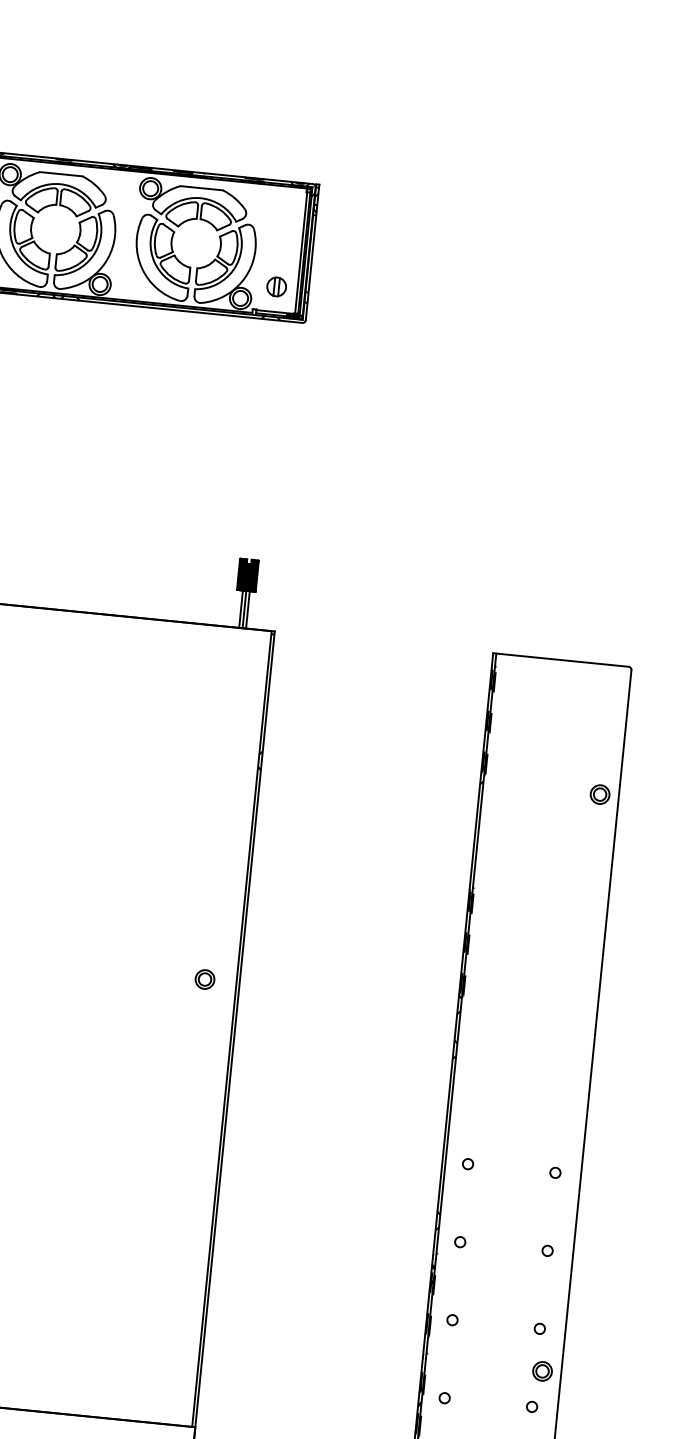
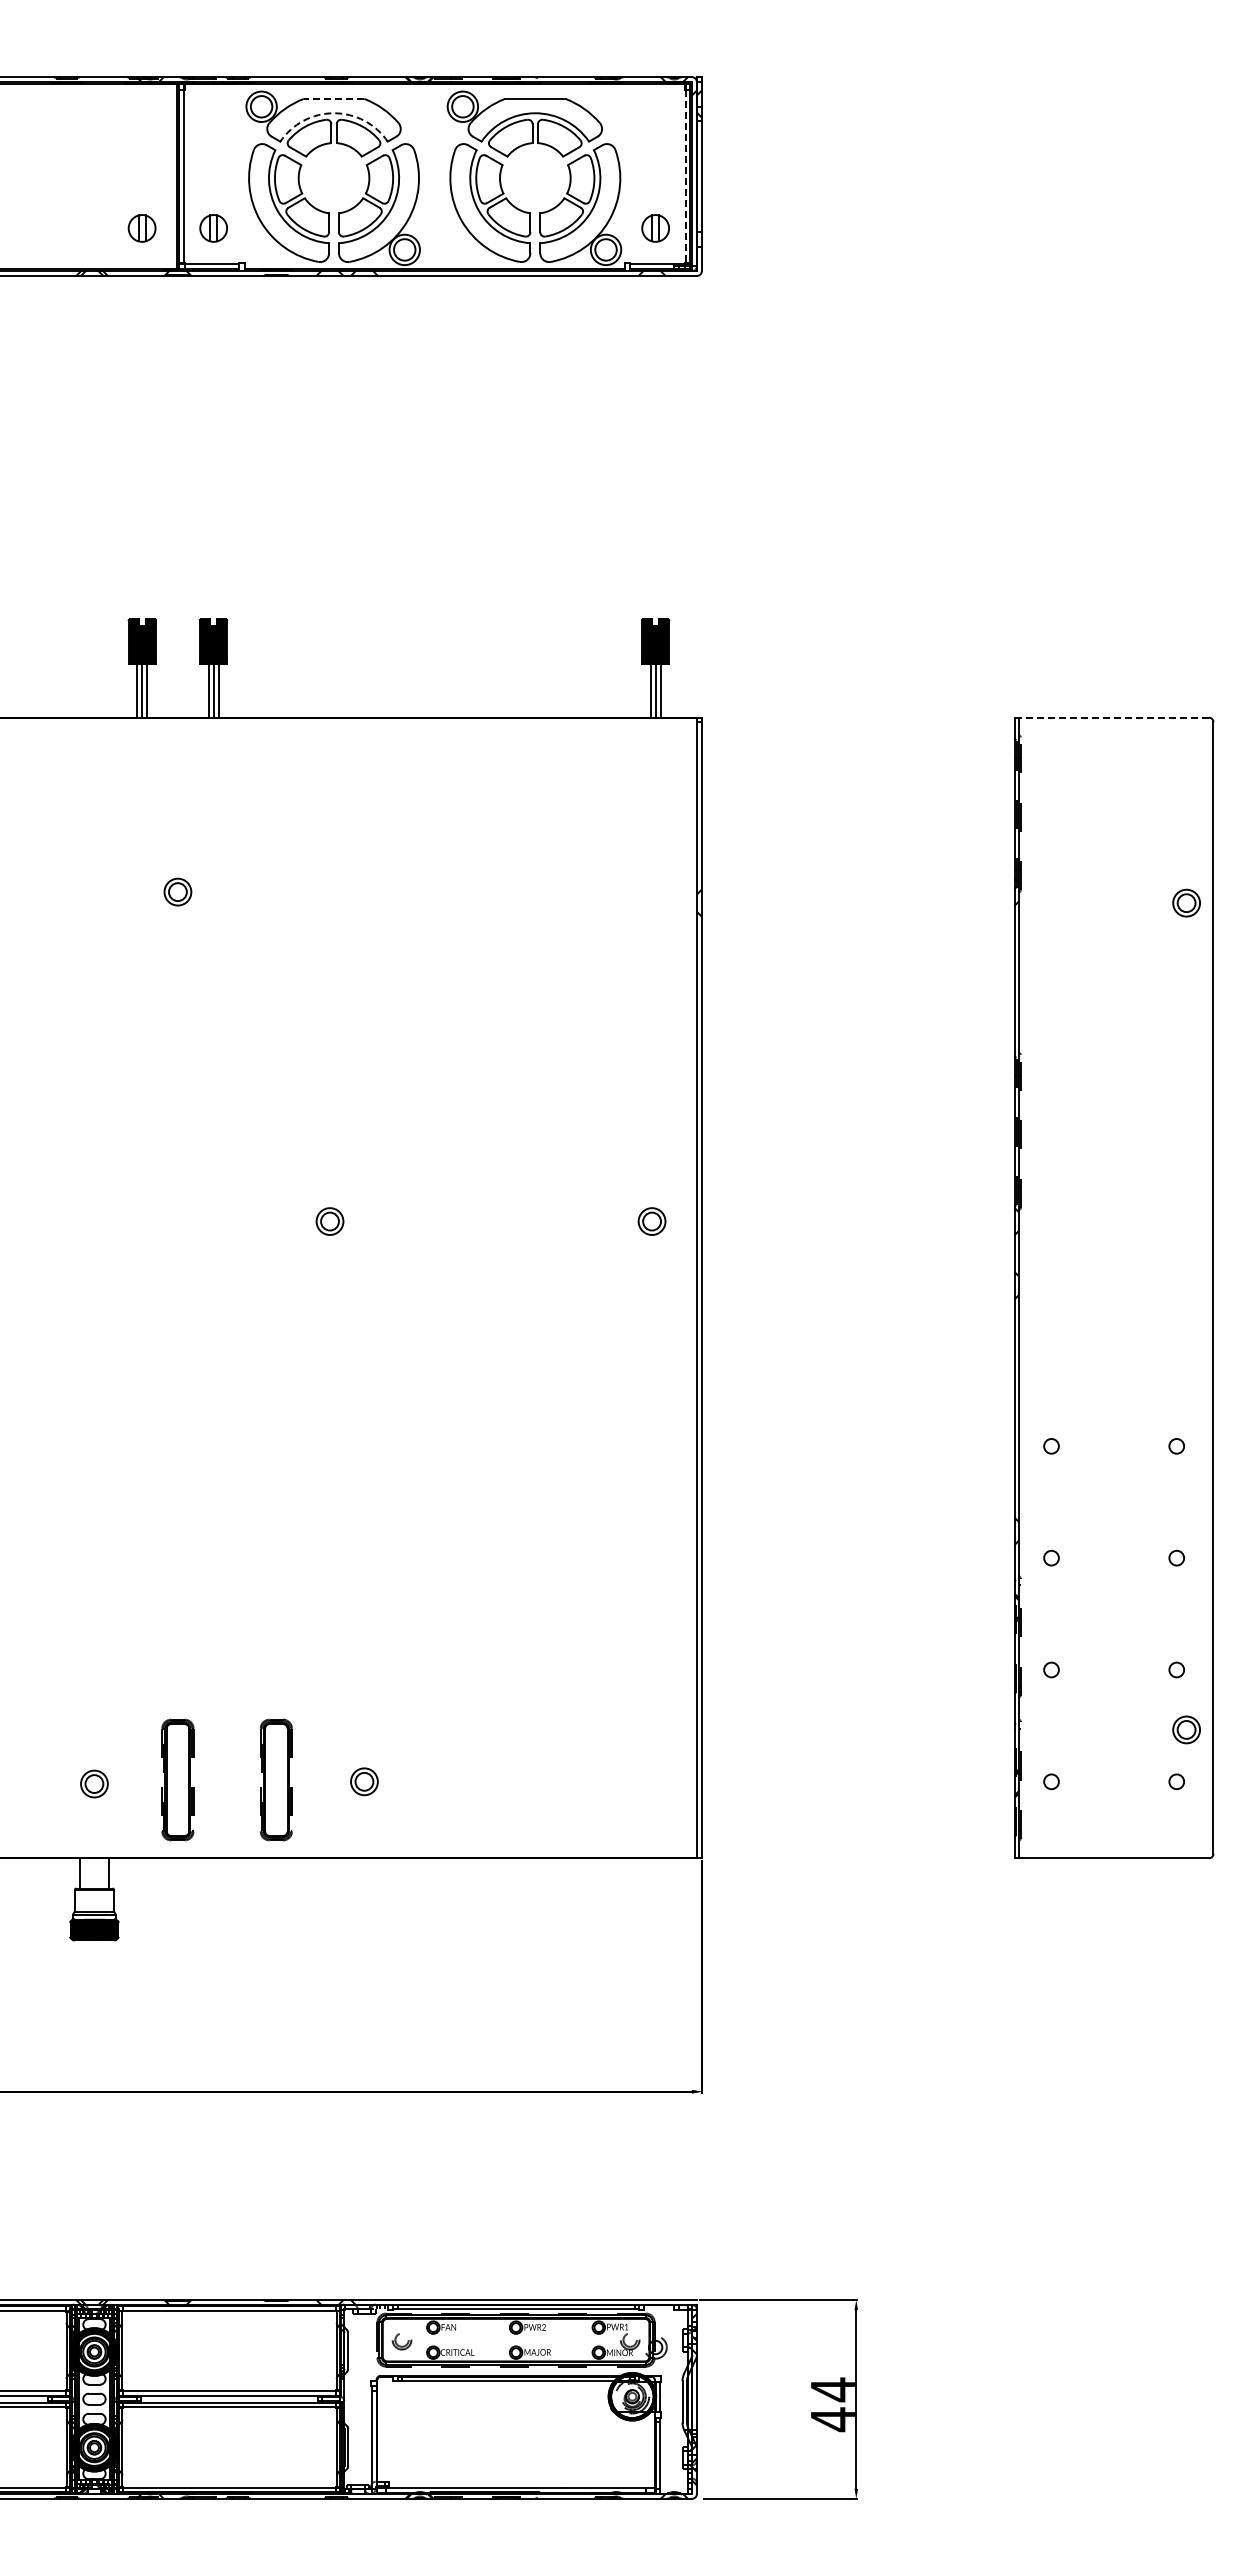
line: (60, 173) -> (333, 98), solid -> dashed
arc: (60, 184) -> (334, 113), solid -> dashed
line: (301, 252) -> (685, 176), solid -> dashed
line: (560, 659) -> (1111, 717), solid -> dashed

